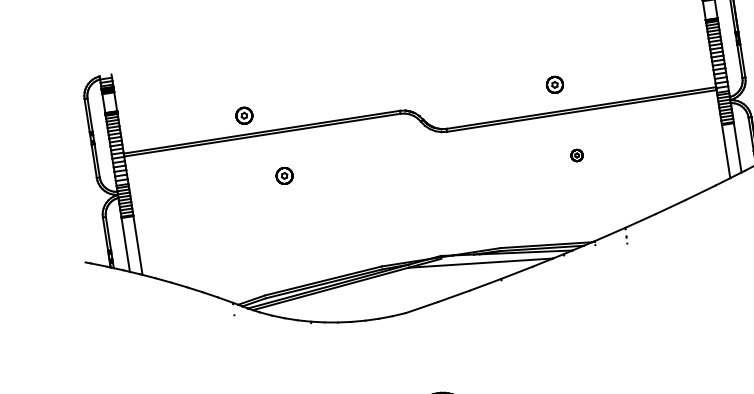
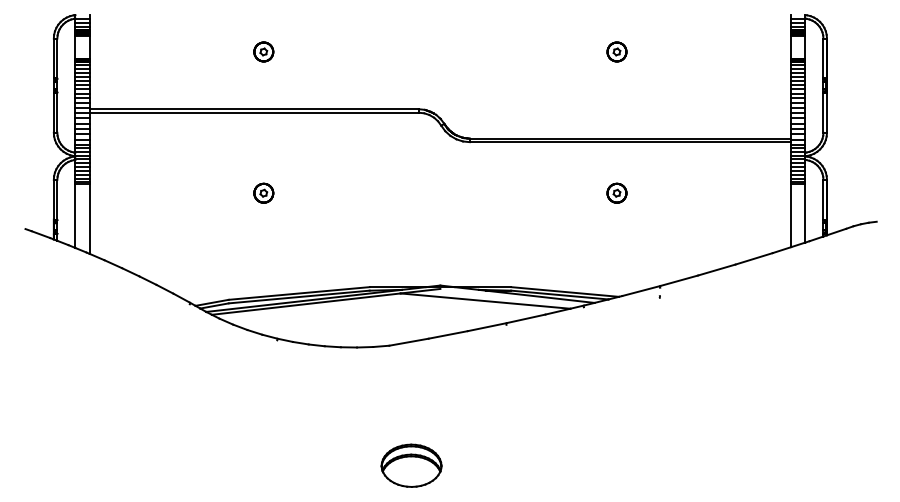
part: (554, 84) -> (616, 51), moved
part: (244, 115) -> (263, 51), moved
part: (576, 155) -> (616, 192), size x1.43
part: (284, 175) -> (263, 192), moved

